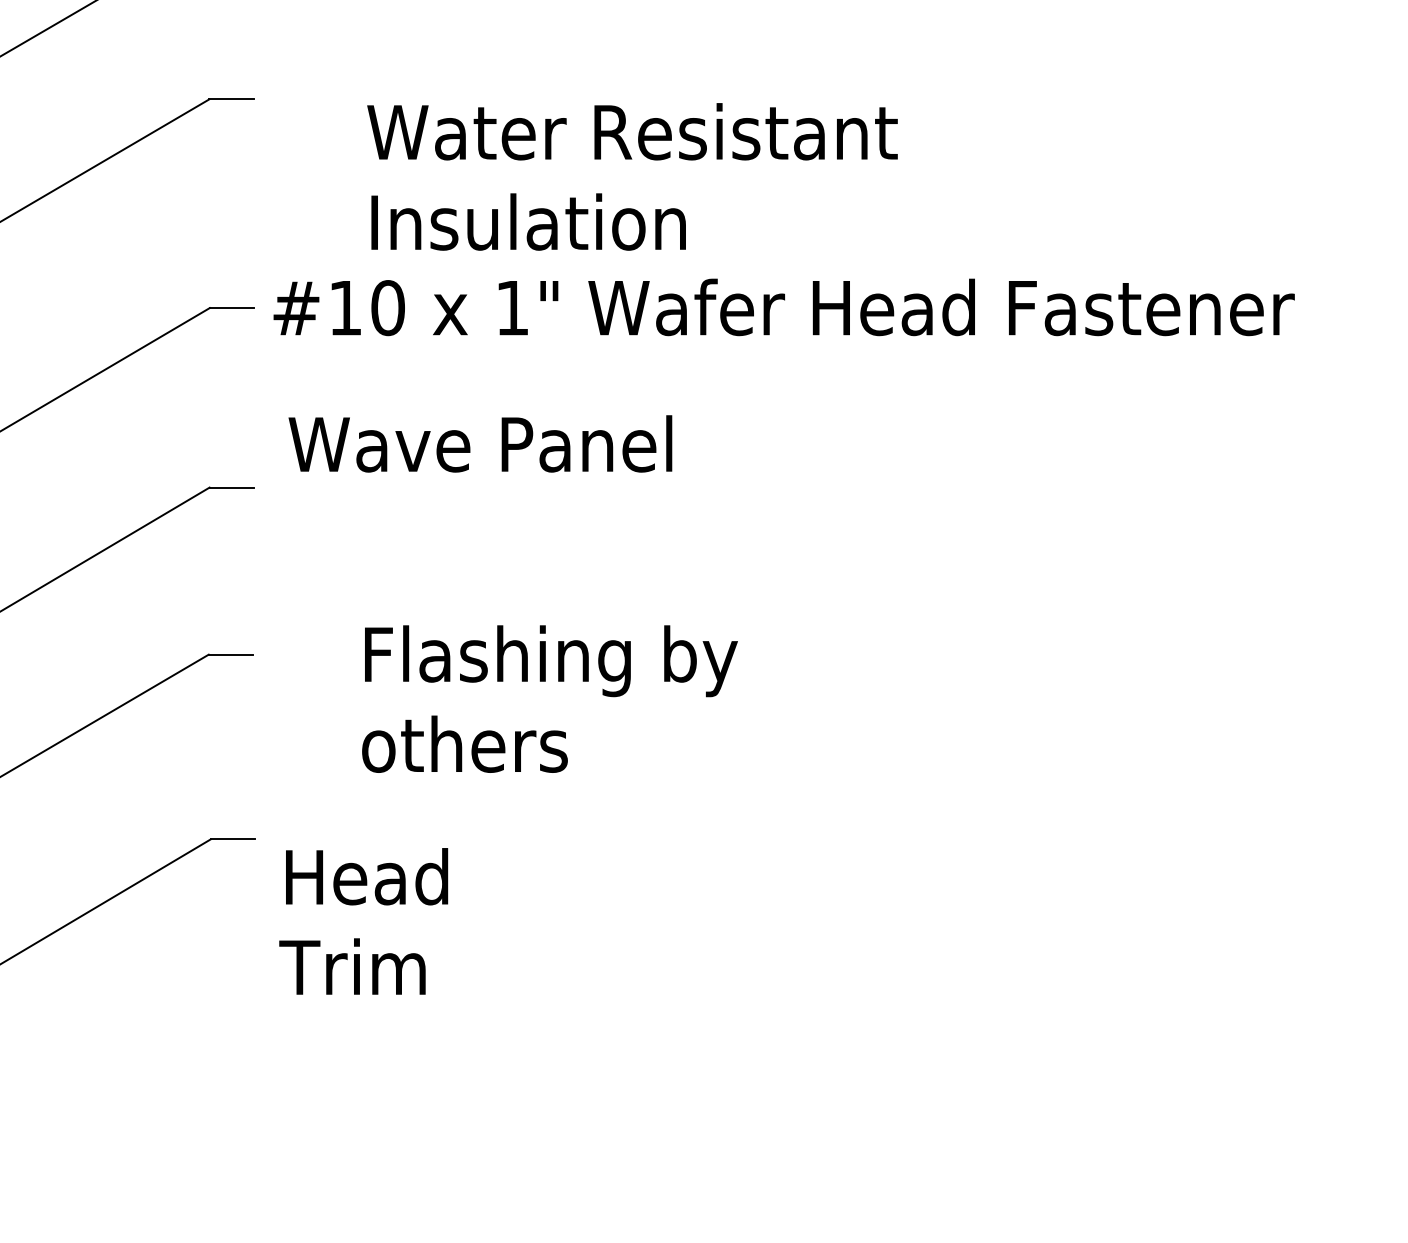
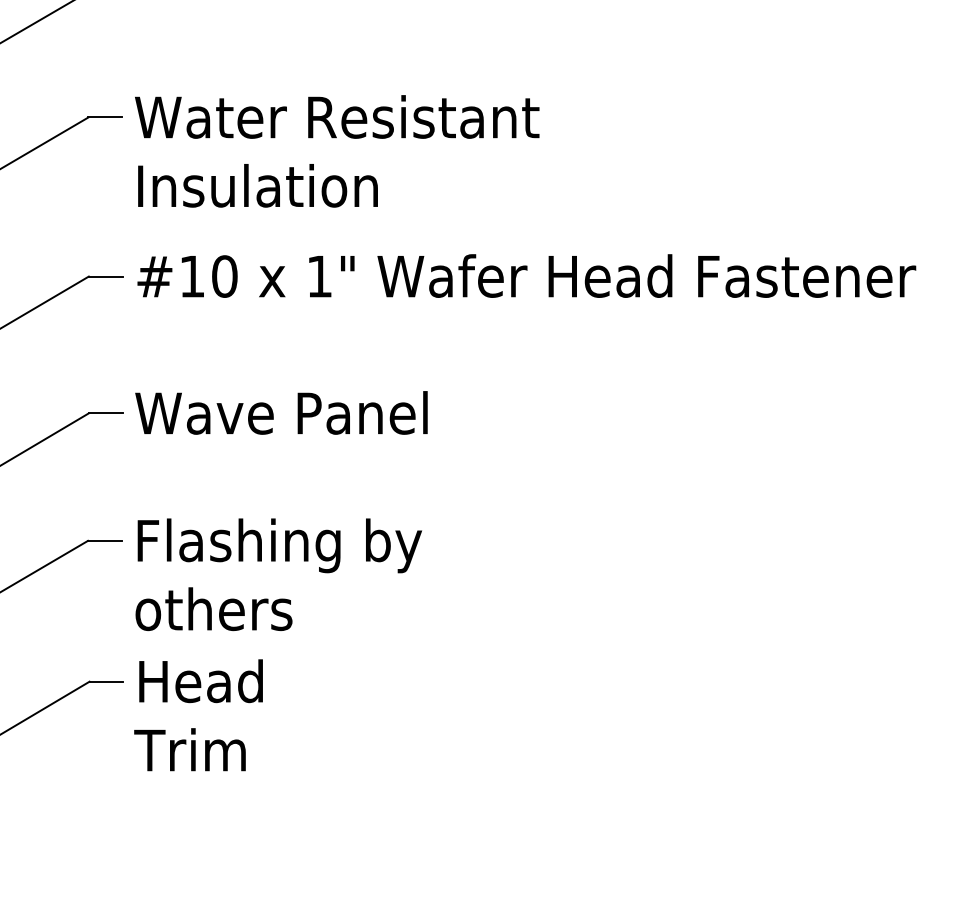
text: (632, 176) -> (337, 151), moved
text: (480, 443) -> (281, 412), moved
text: (549, 698) -> (278, 574), moved
text: (363, 921) -> (198, 715), moved

